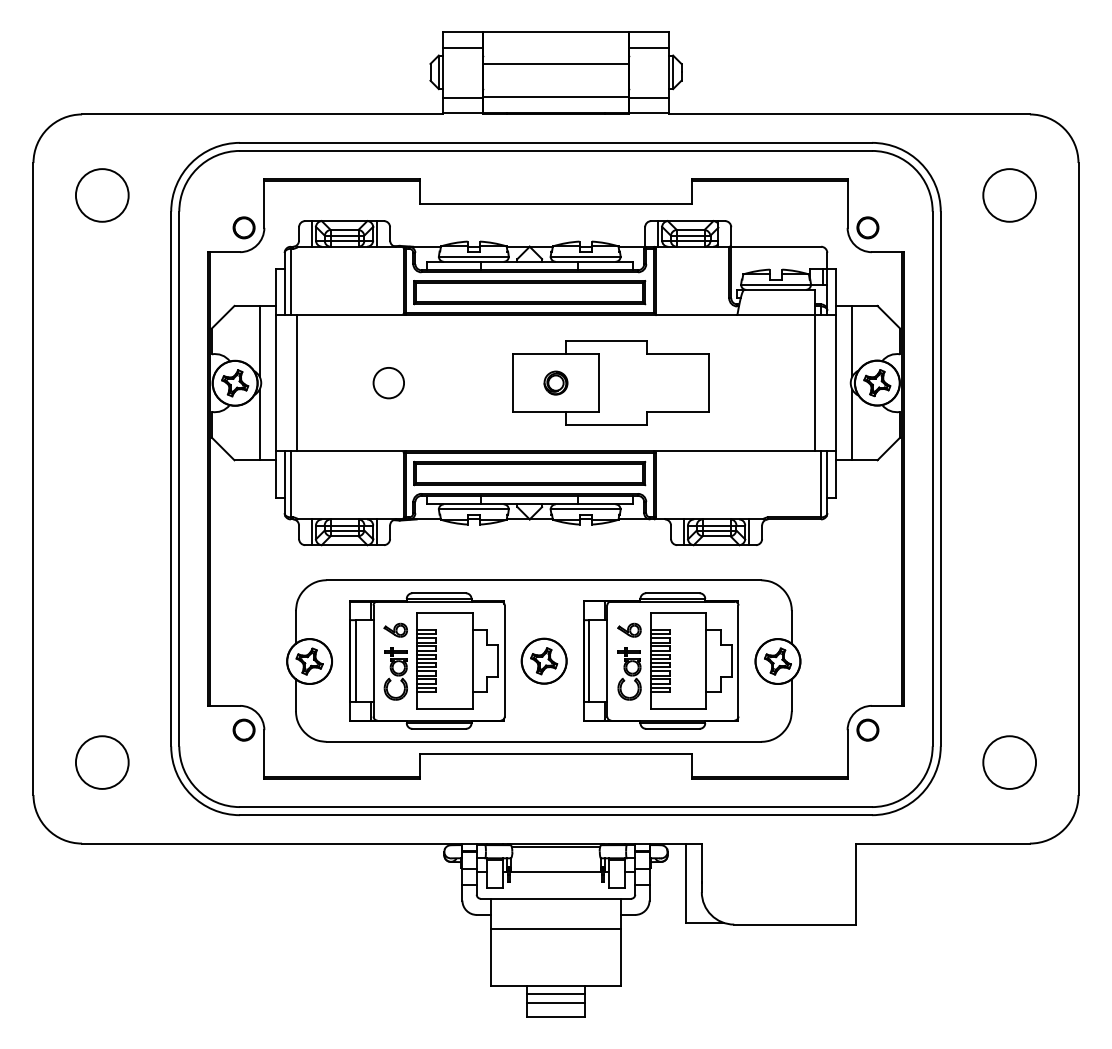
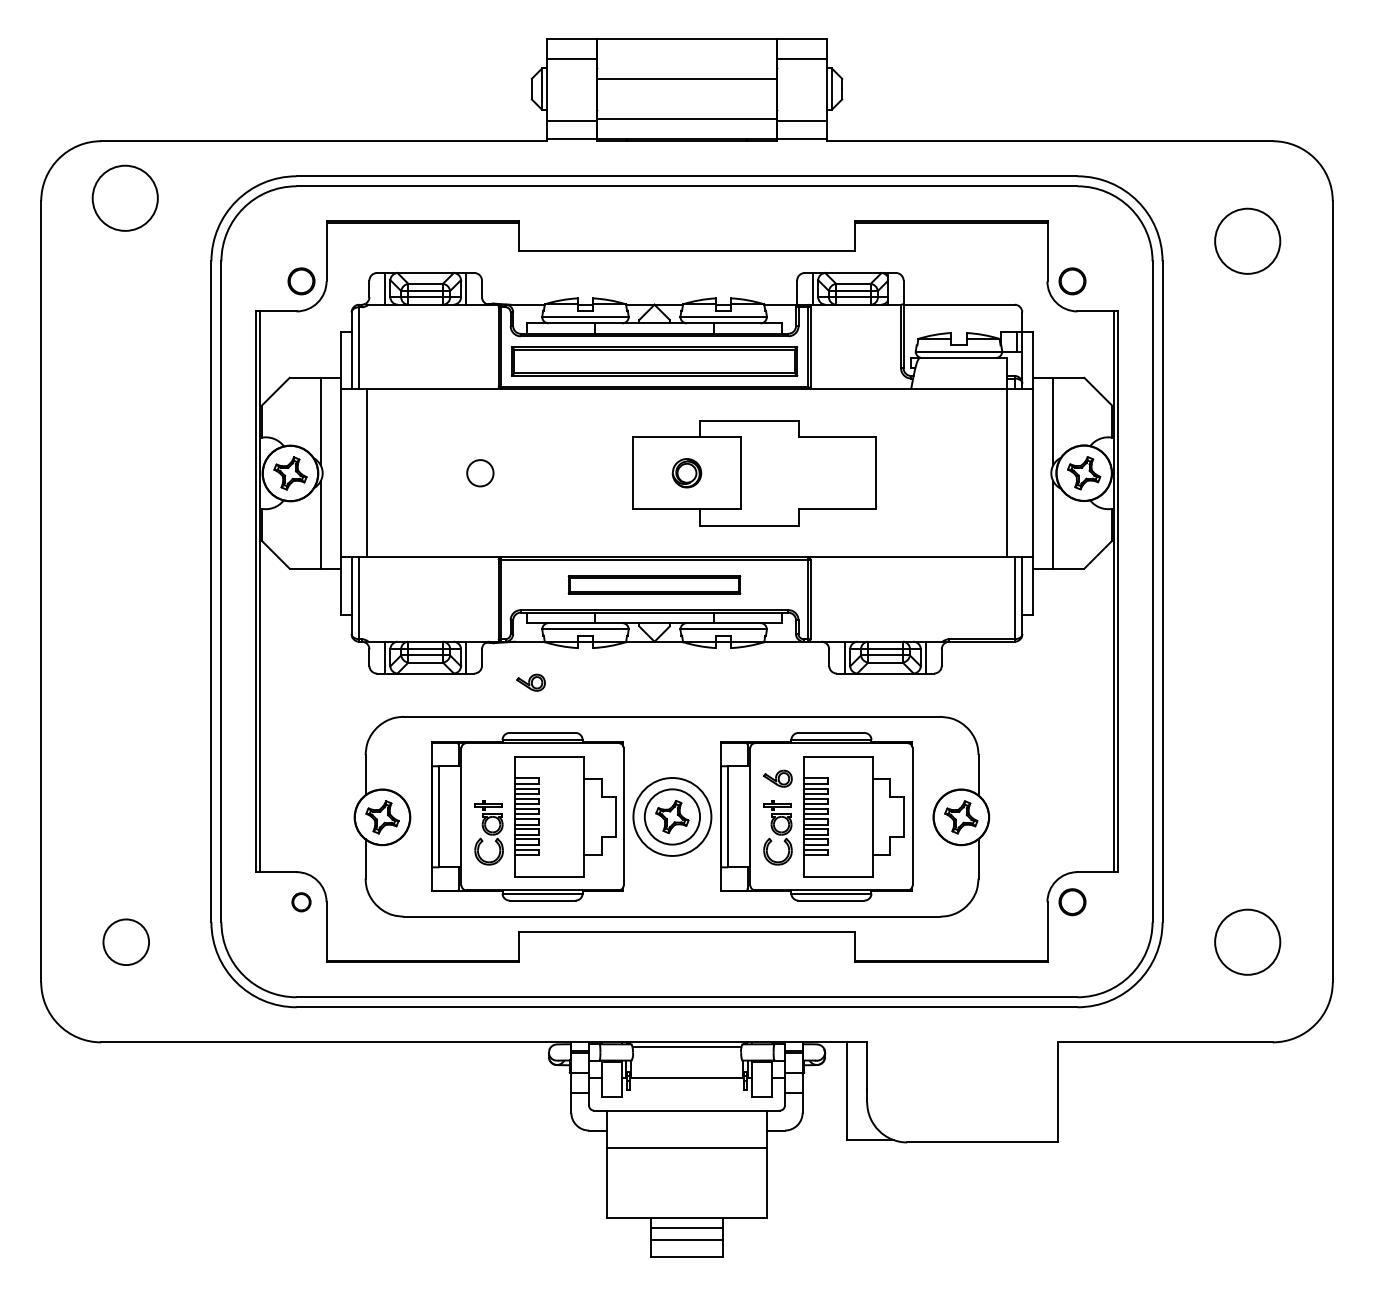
circle: (101, 194) -> (124, 197), moved
circle: (388, 383) -> (480, 473), size x0.7
part: (529, 473) -> (654, 584), size x0.6
part: (395, 630) -> (530, 682), moved
circle: (544, 660) -> (672, 816), size x1.4
circle: (244, 730) -> (301, 902), size x0.7
circle: (101, 761) -> (125, 941), size x0.7

